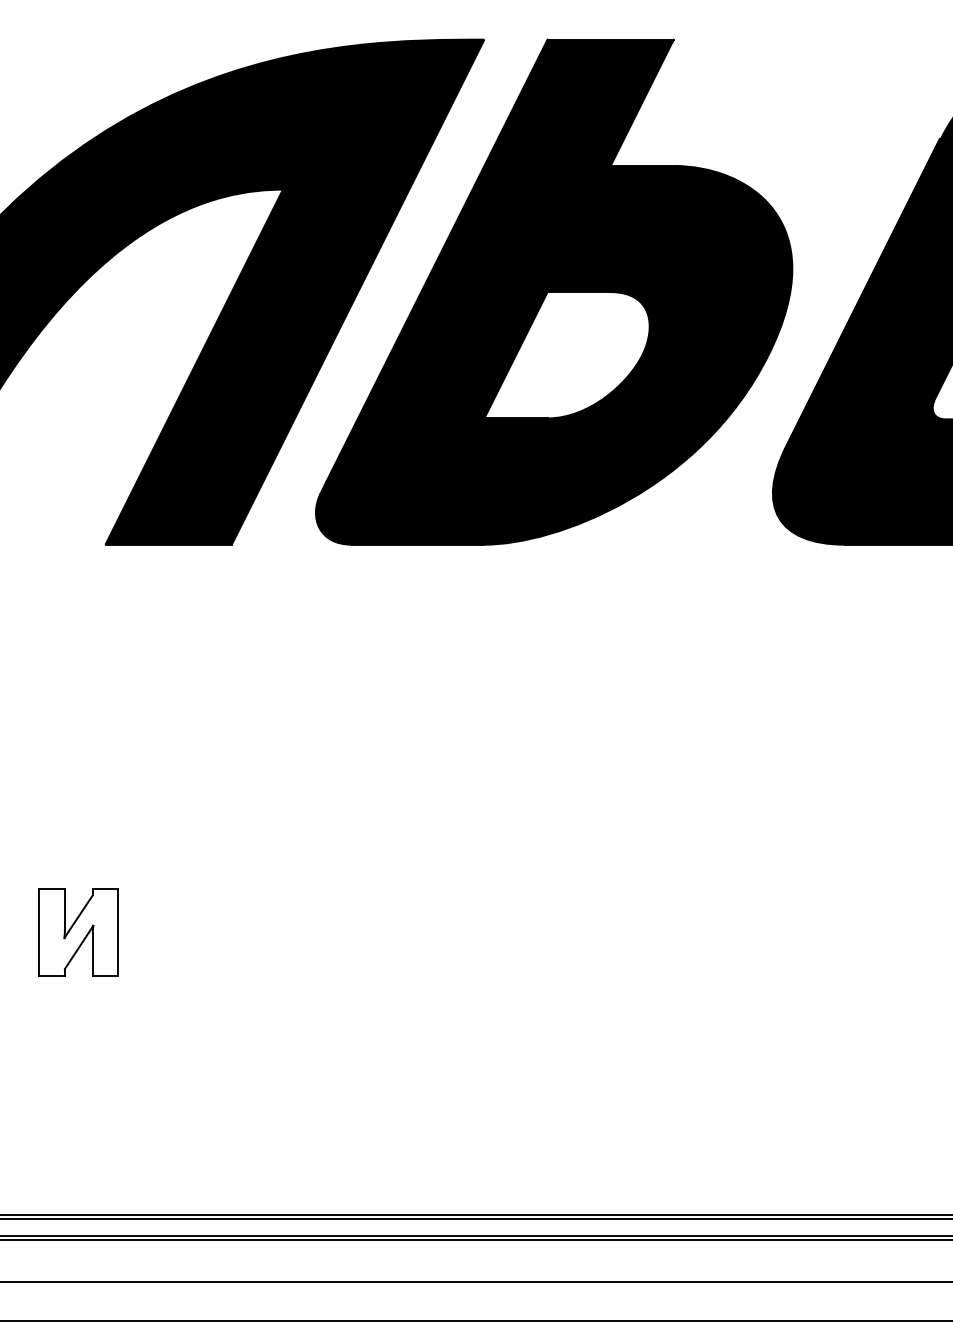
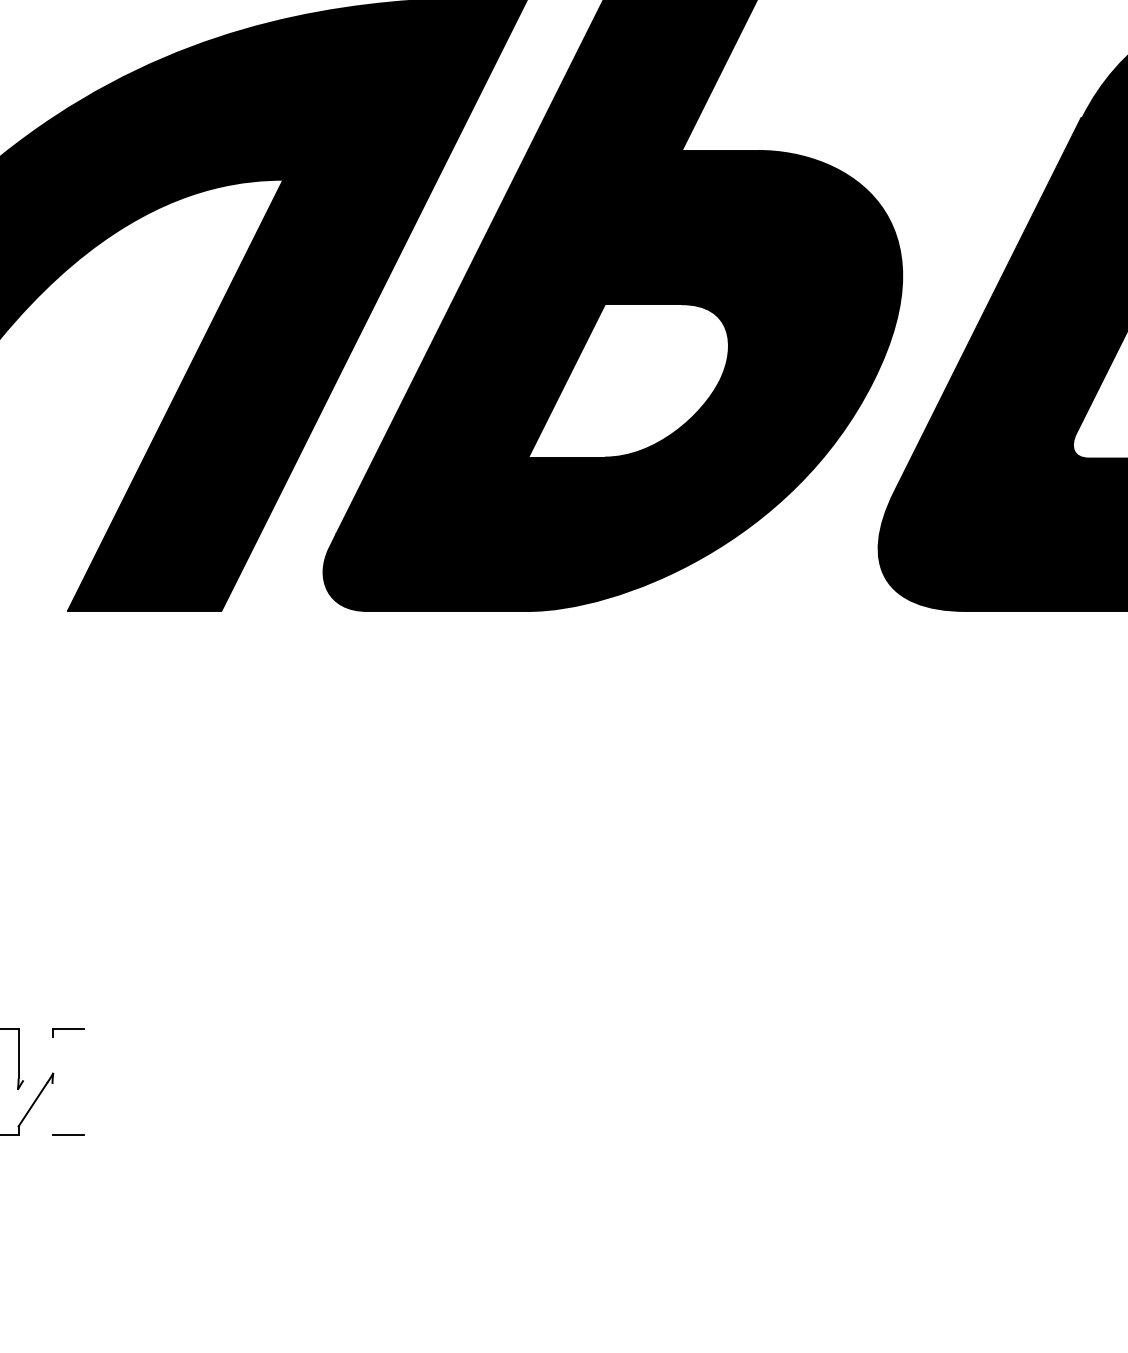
line: (80, 913) -> (37, 1058), removed
line: (118, 932) -> (83, 1082), removed
line: (92, 955) -> (52, 1109), removed

